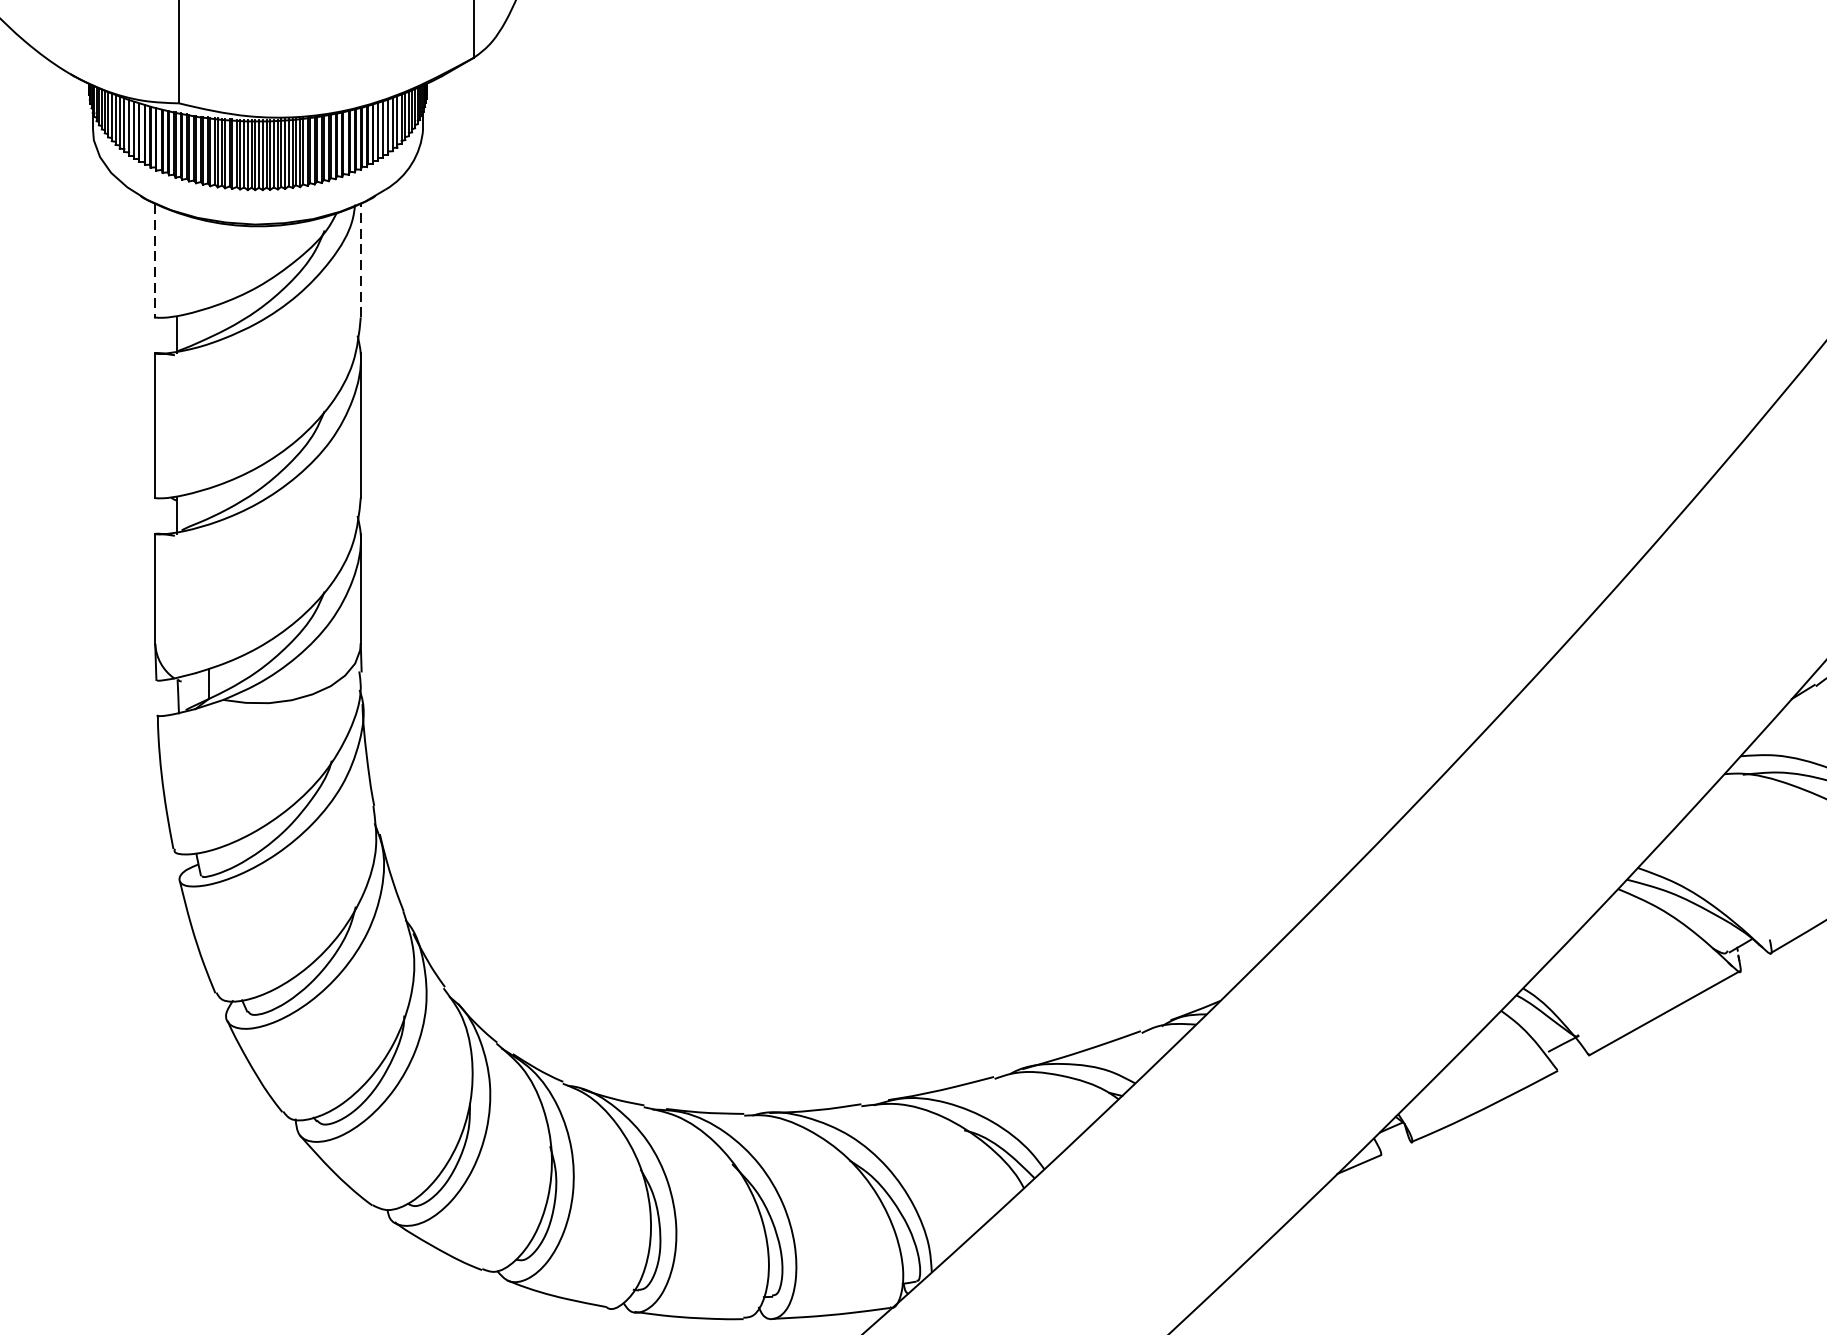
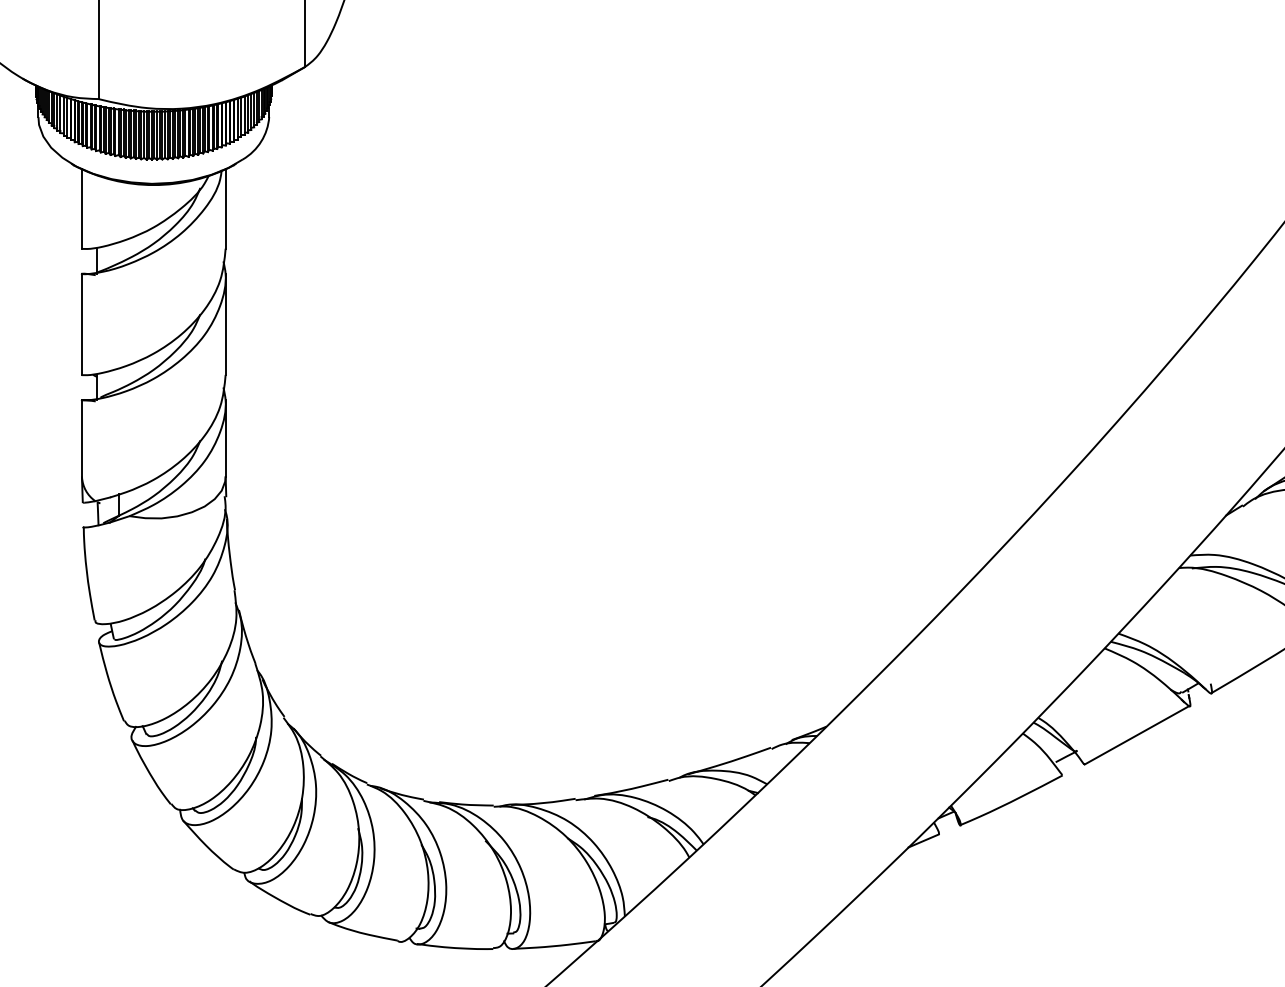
line: (154, 261) -> (81, 209), dashed -> solid
line: (360, 261) -> (225, 209), dashed -> solid

